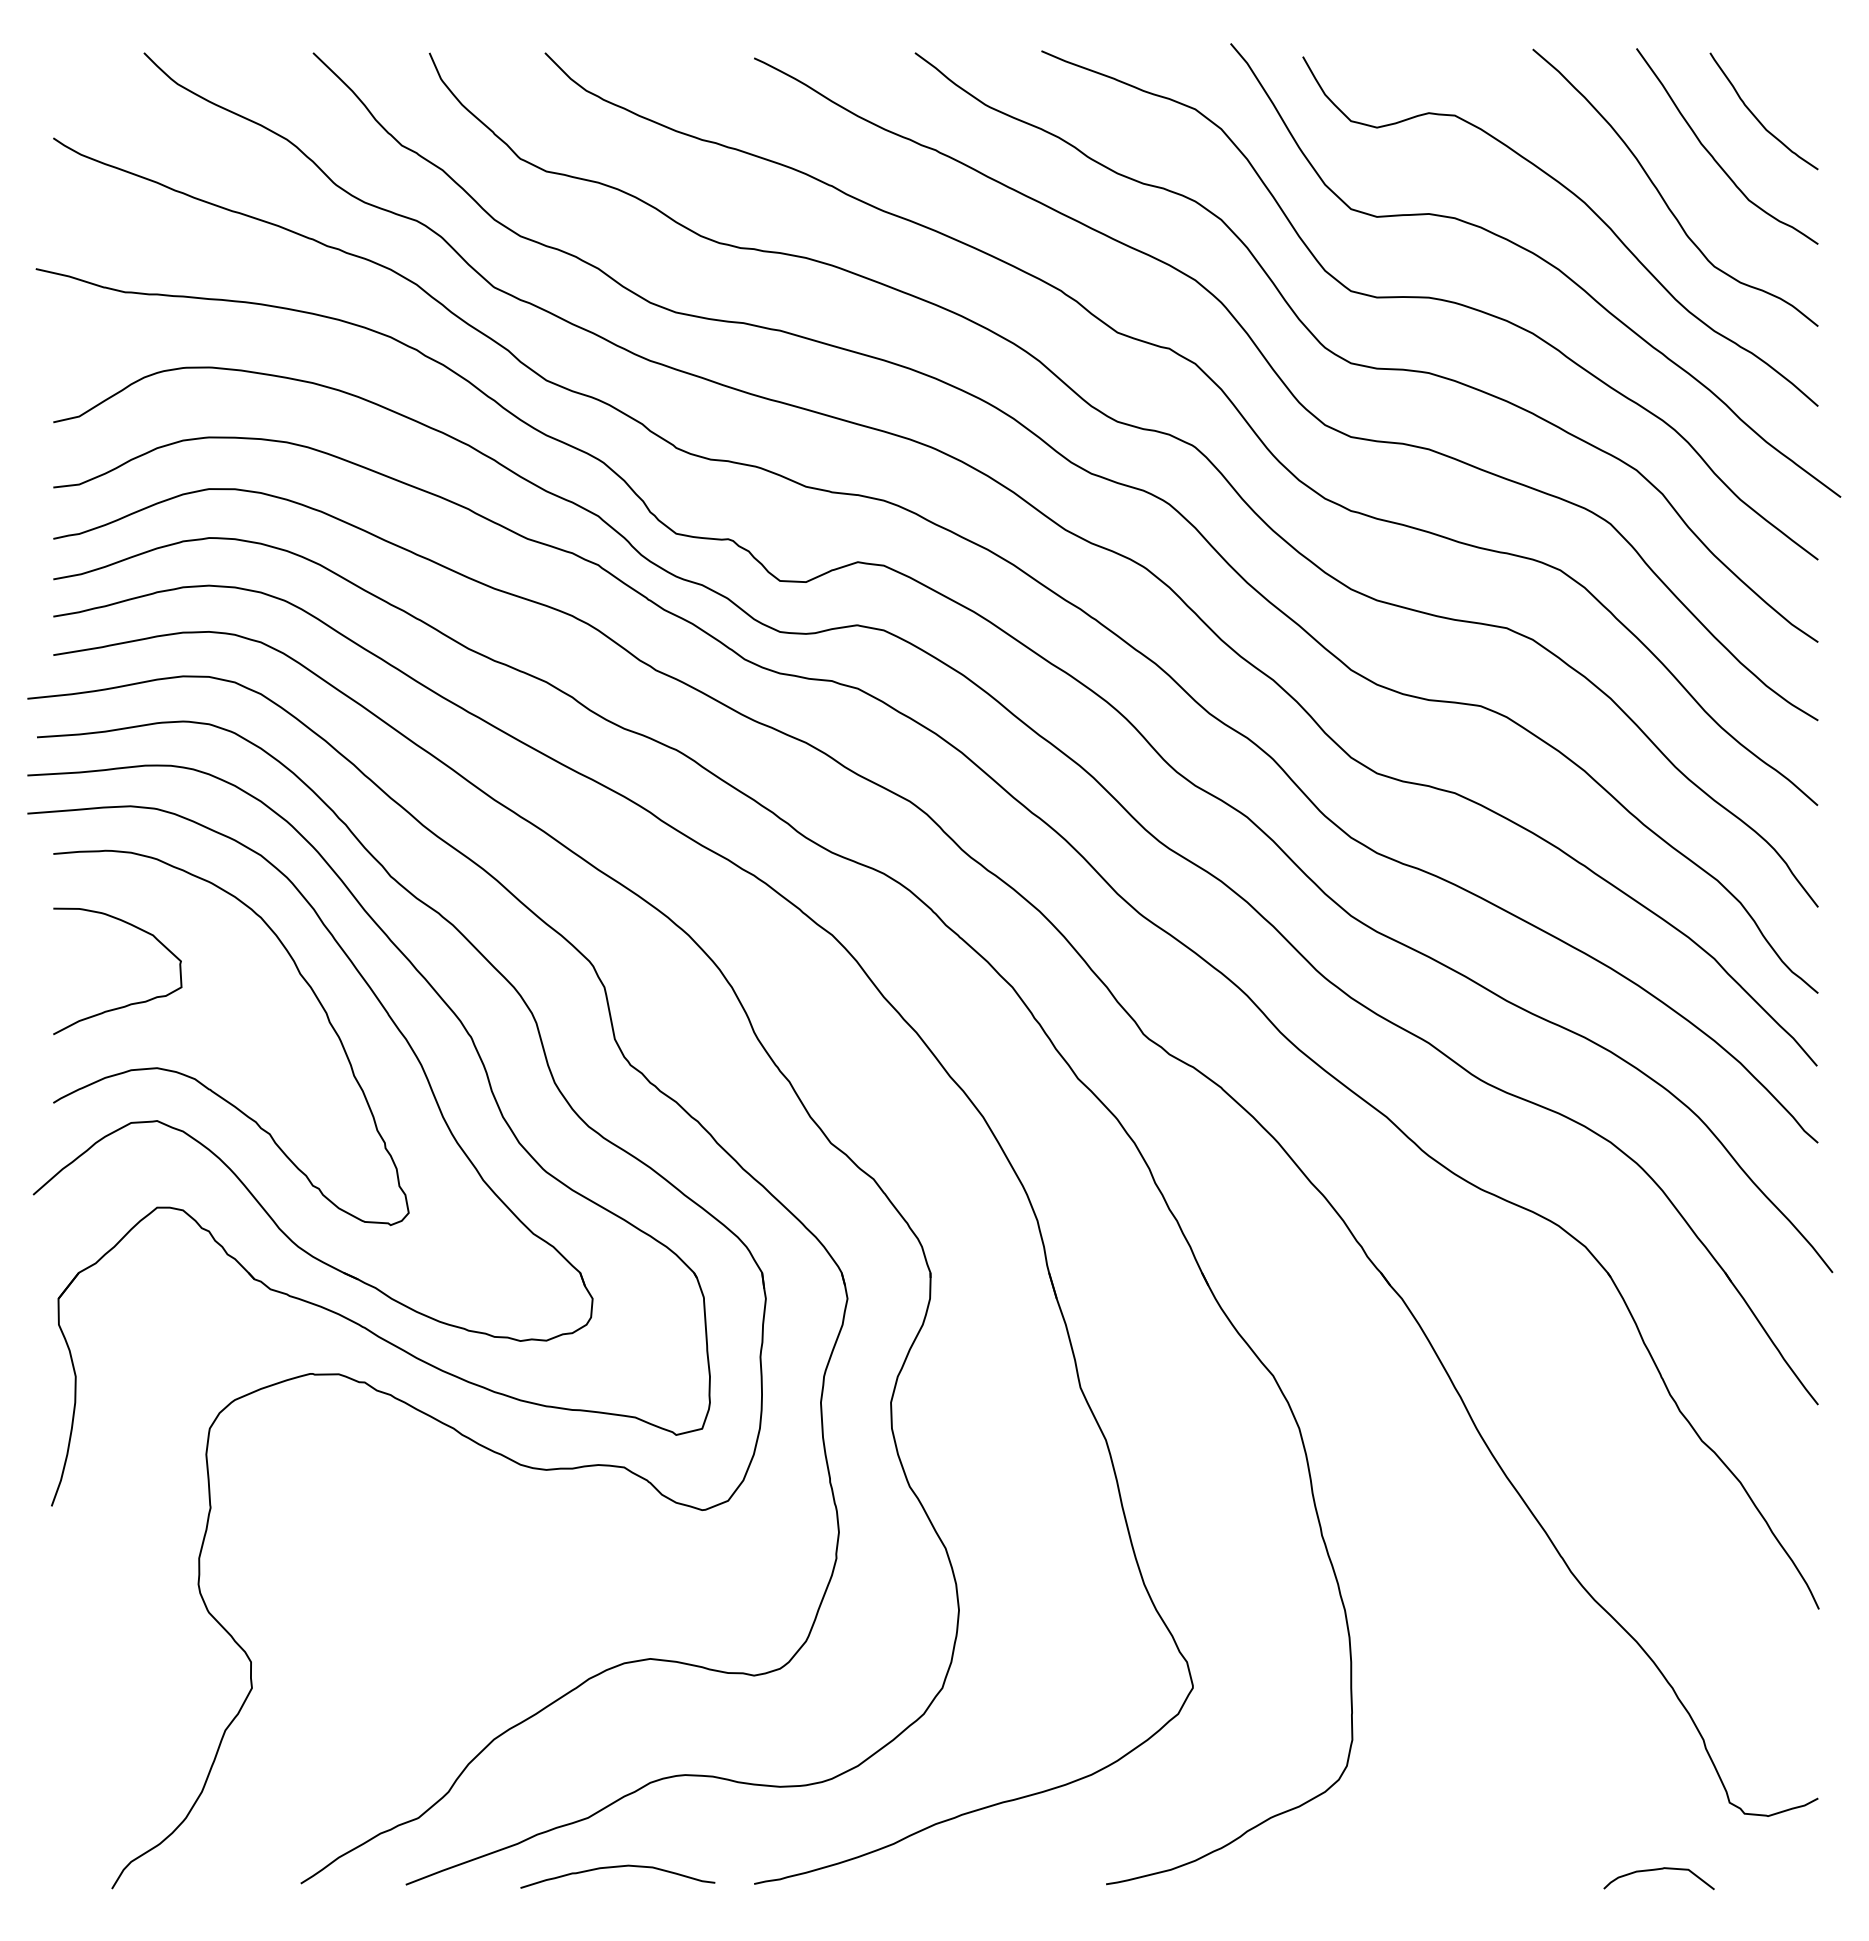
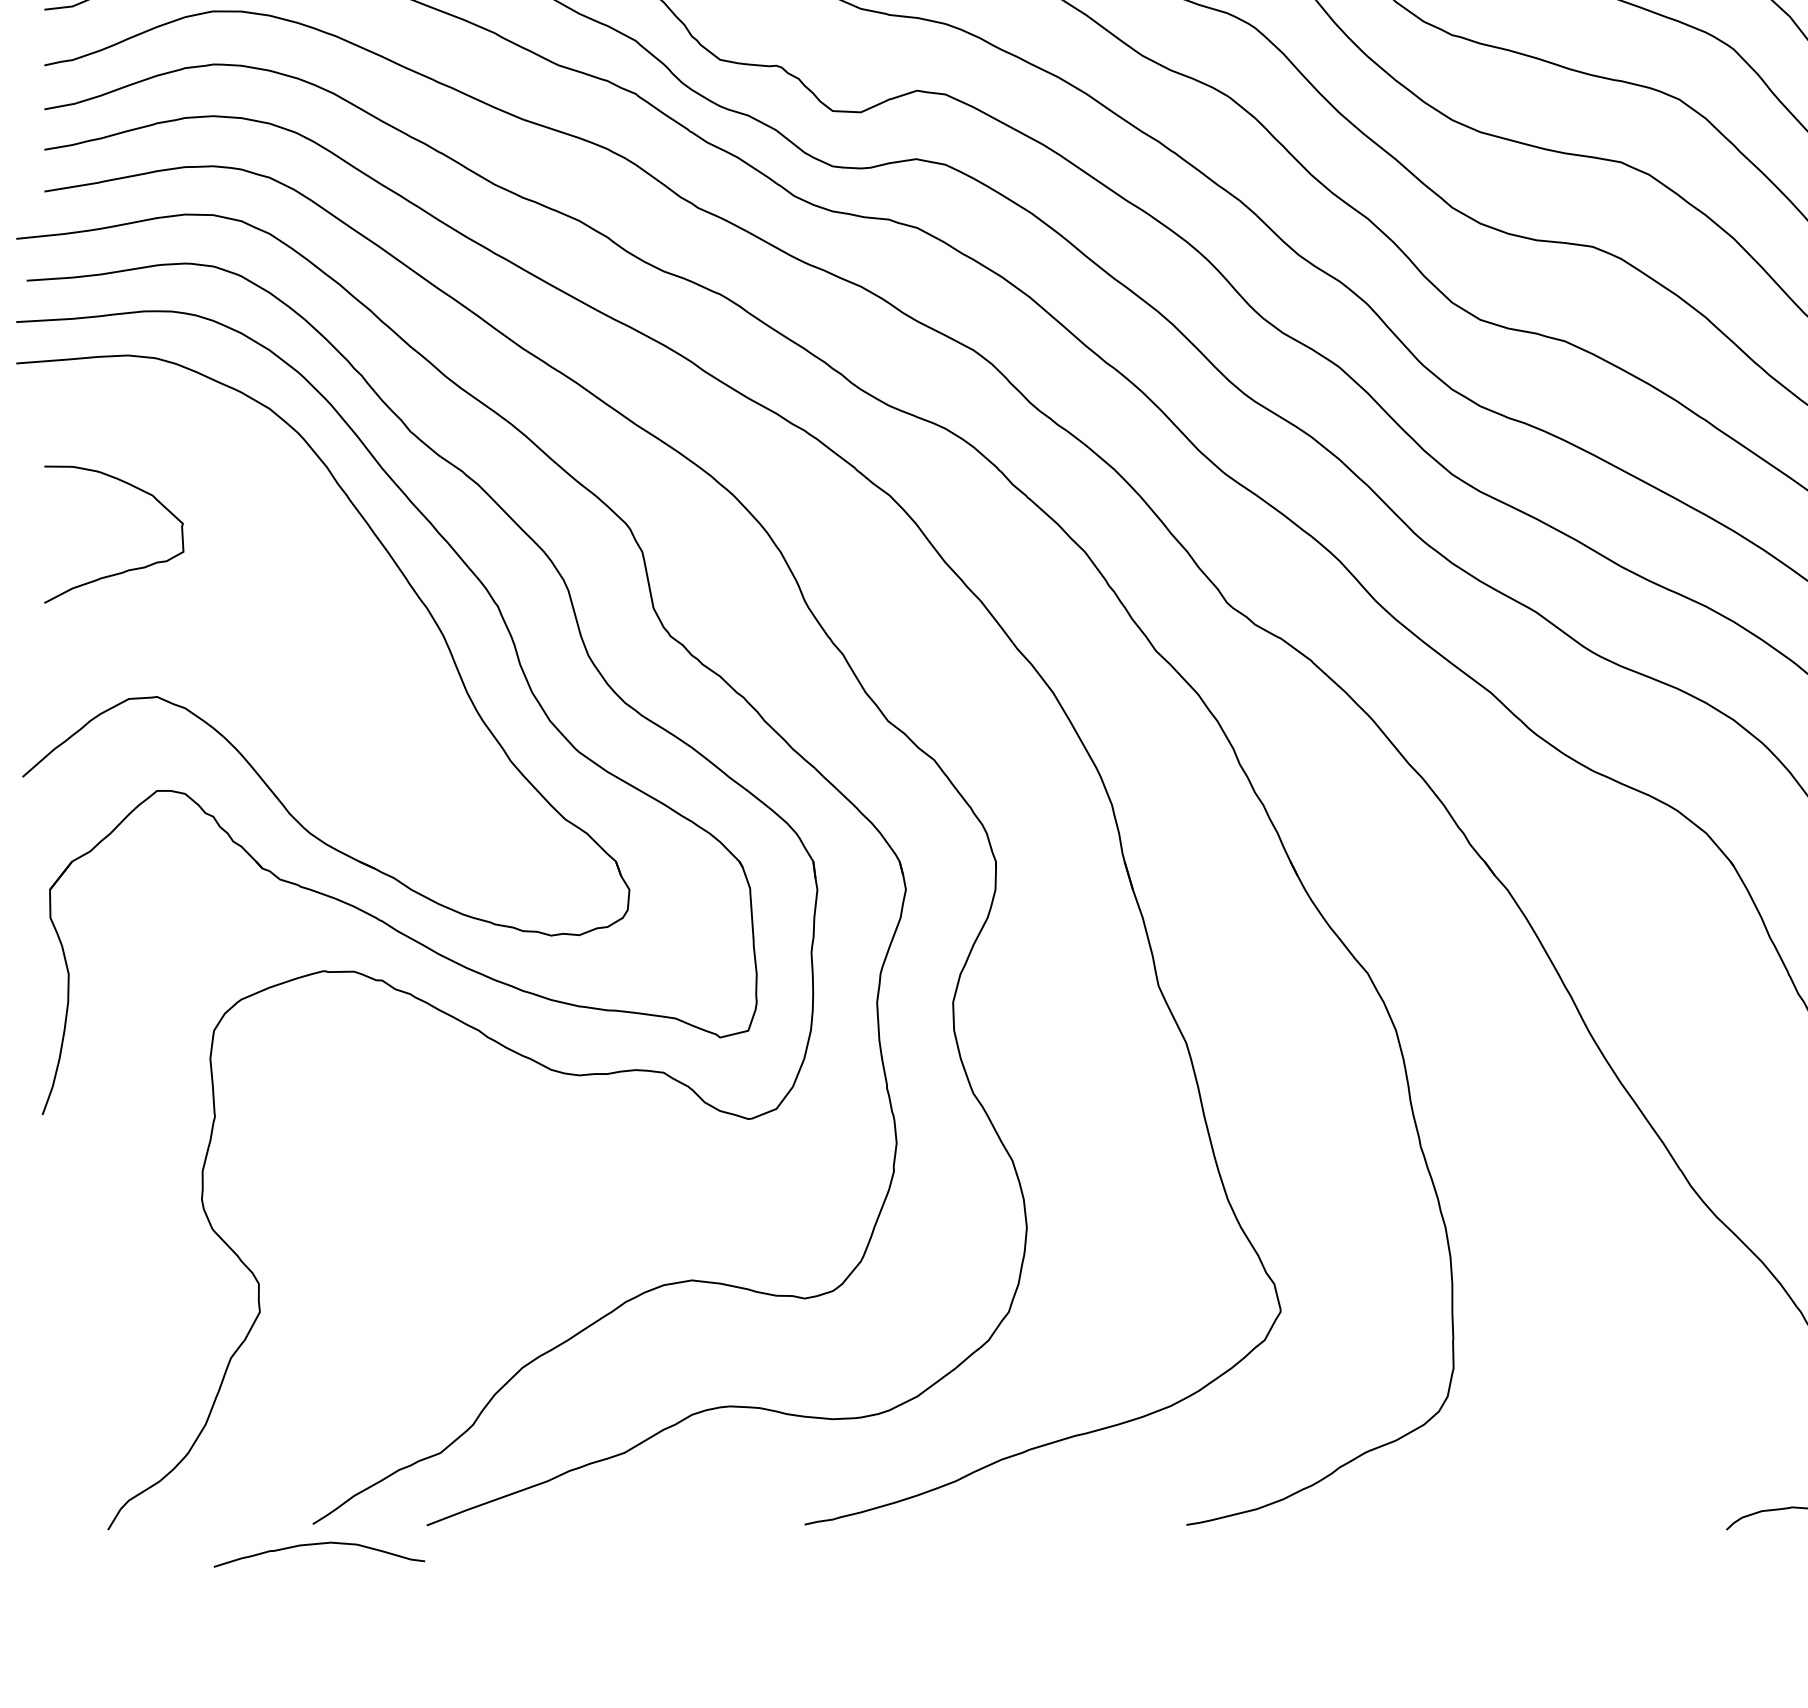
curve: (197, 1079) -> (200, 651), removed
curve: (617, 1867) -> (319, 1544), moved

